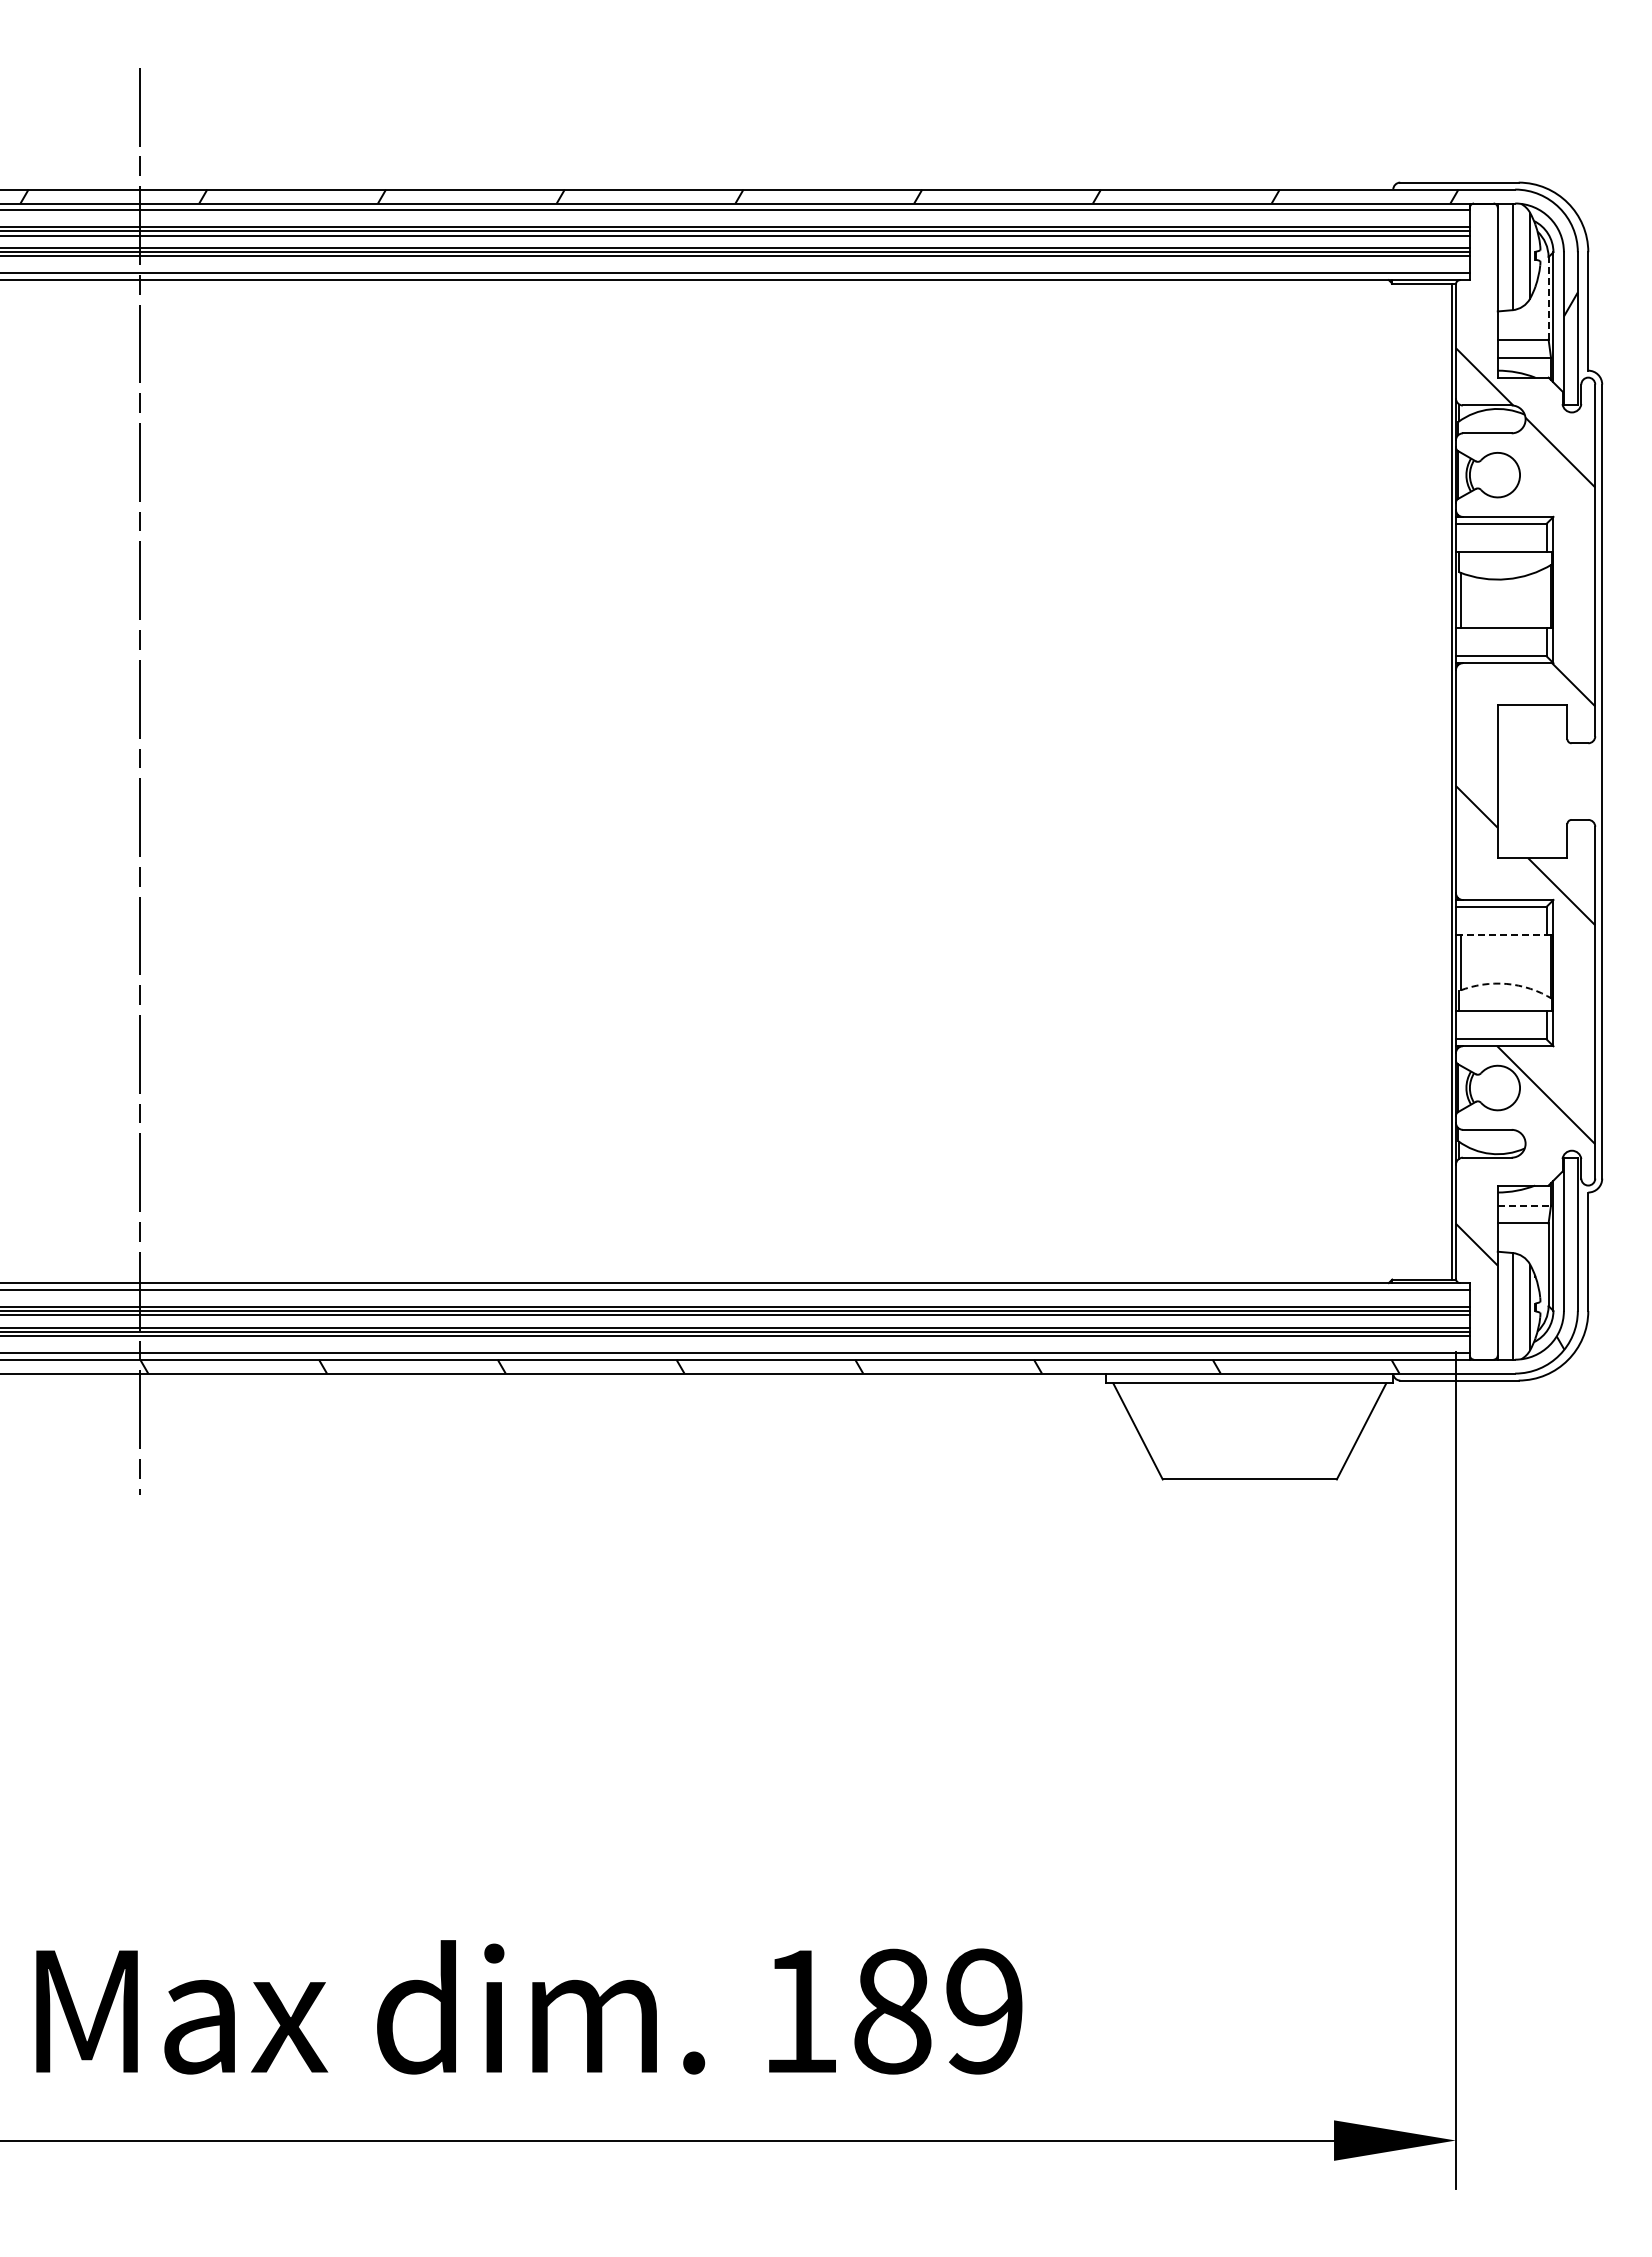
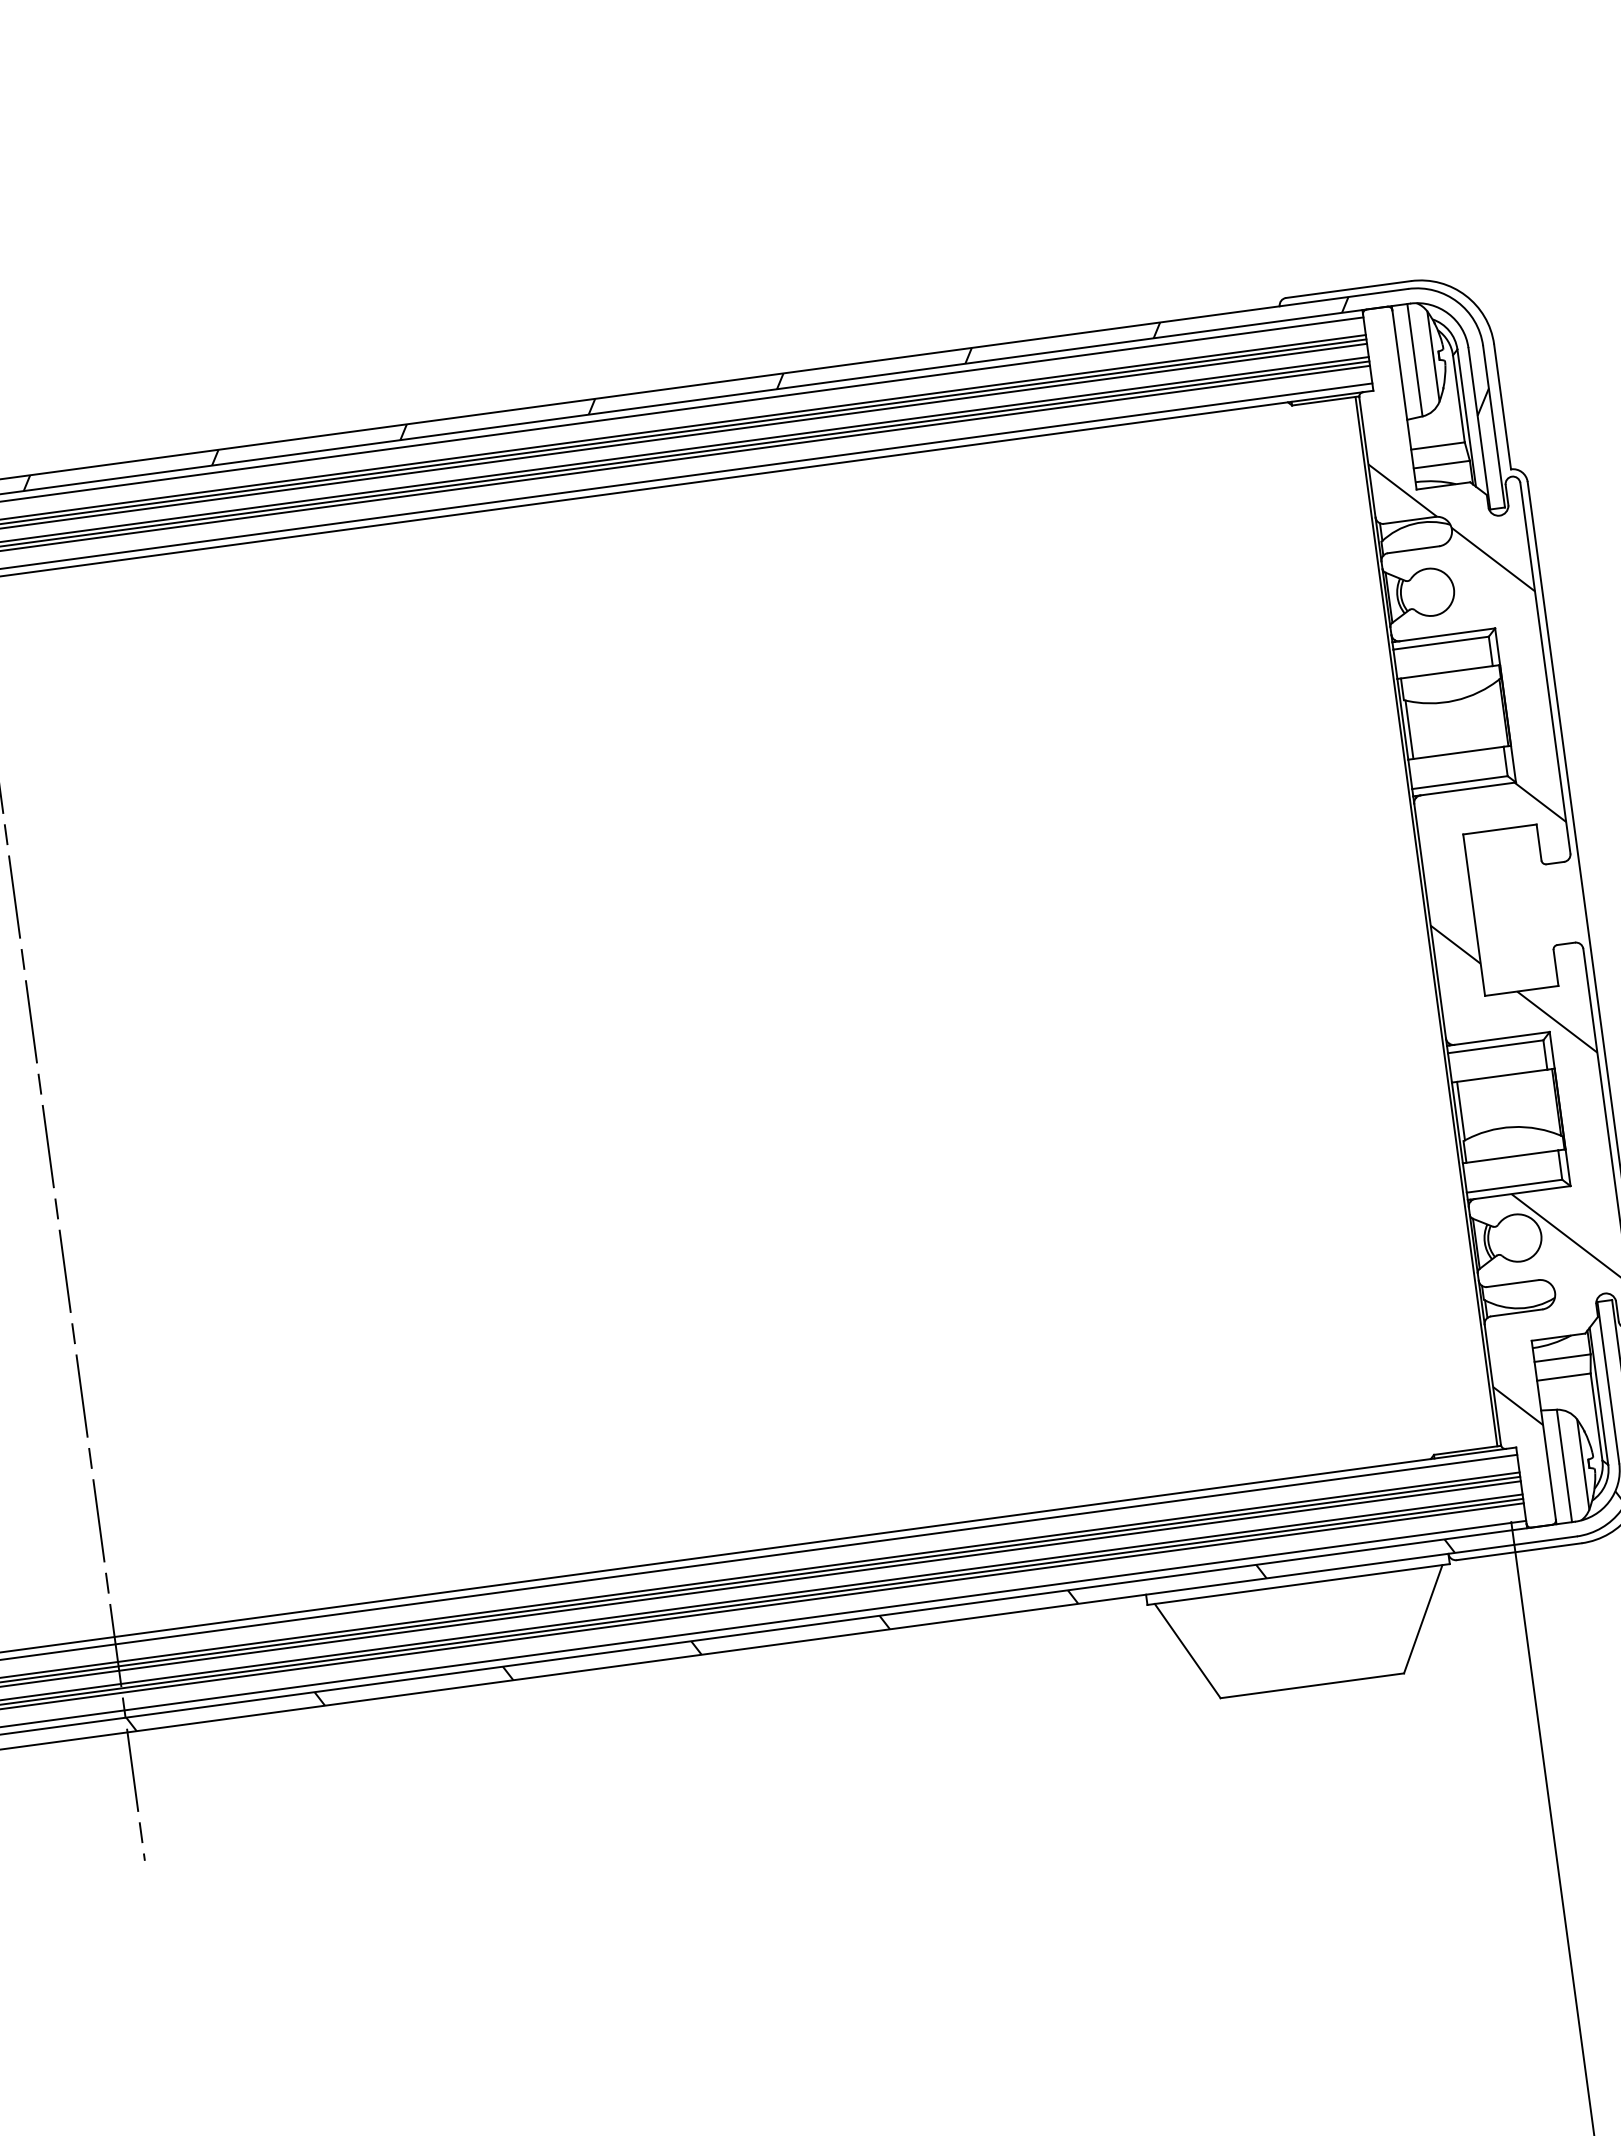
line: (1548, 297) -> (1458, 397), dashed -> solid
line: (1501, 934) -> (1499, 1075), dashed -> solid
arc: (1506, 983) -> (1512, 1126), dashed -> solid
line: (1524, 1205) -> (1562, 1358), dashed -> solid

